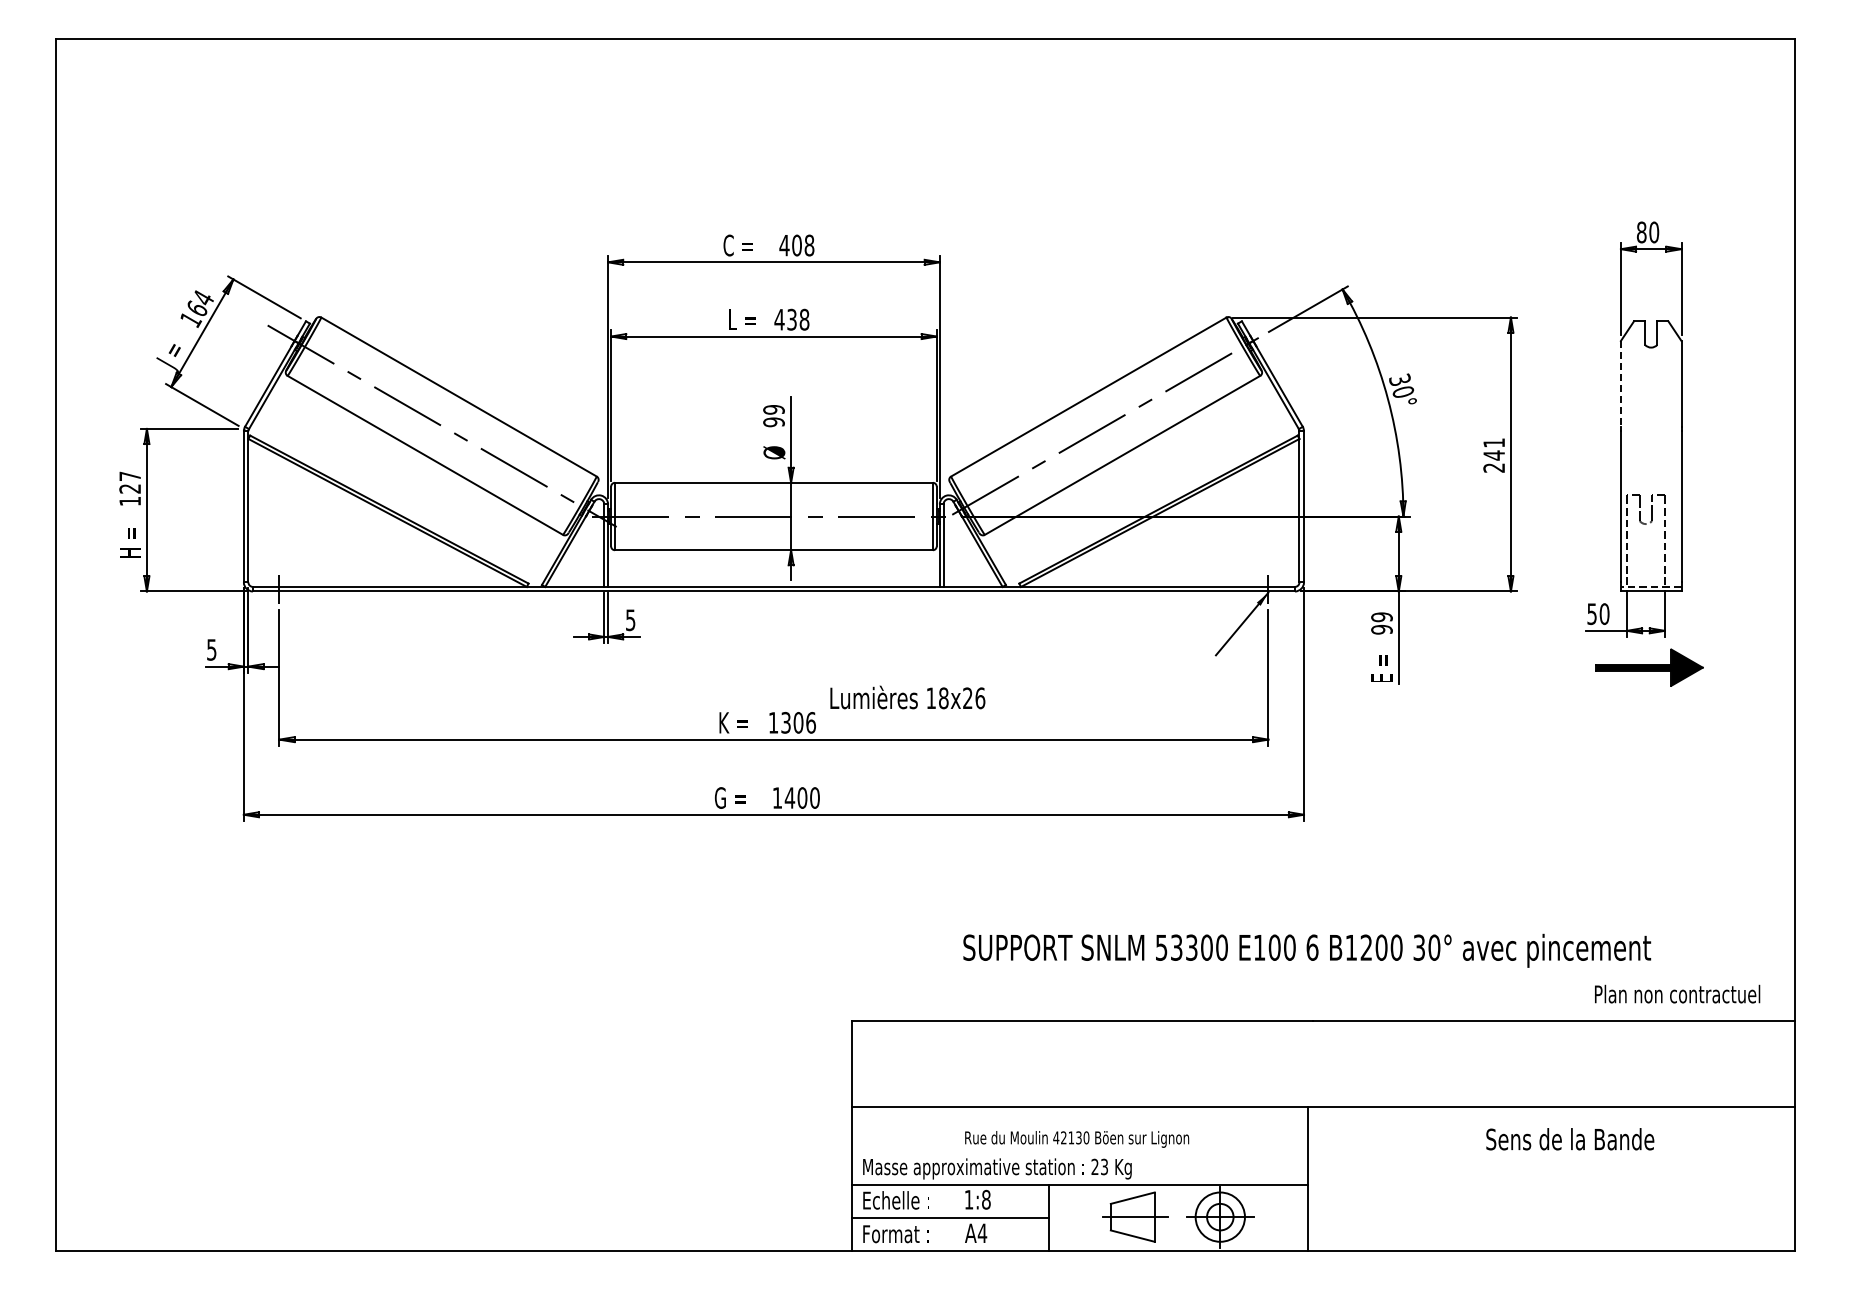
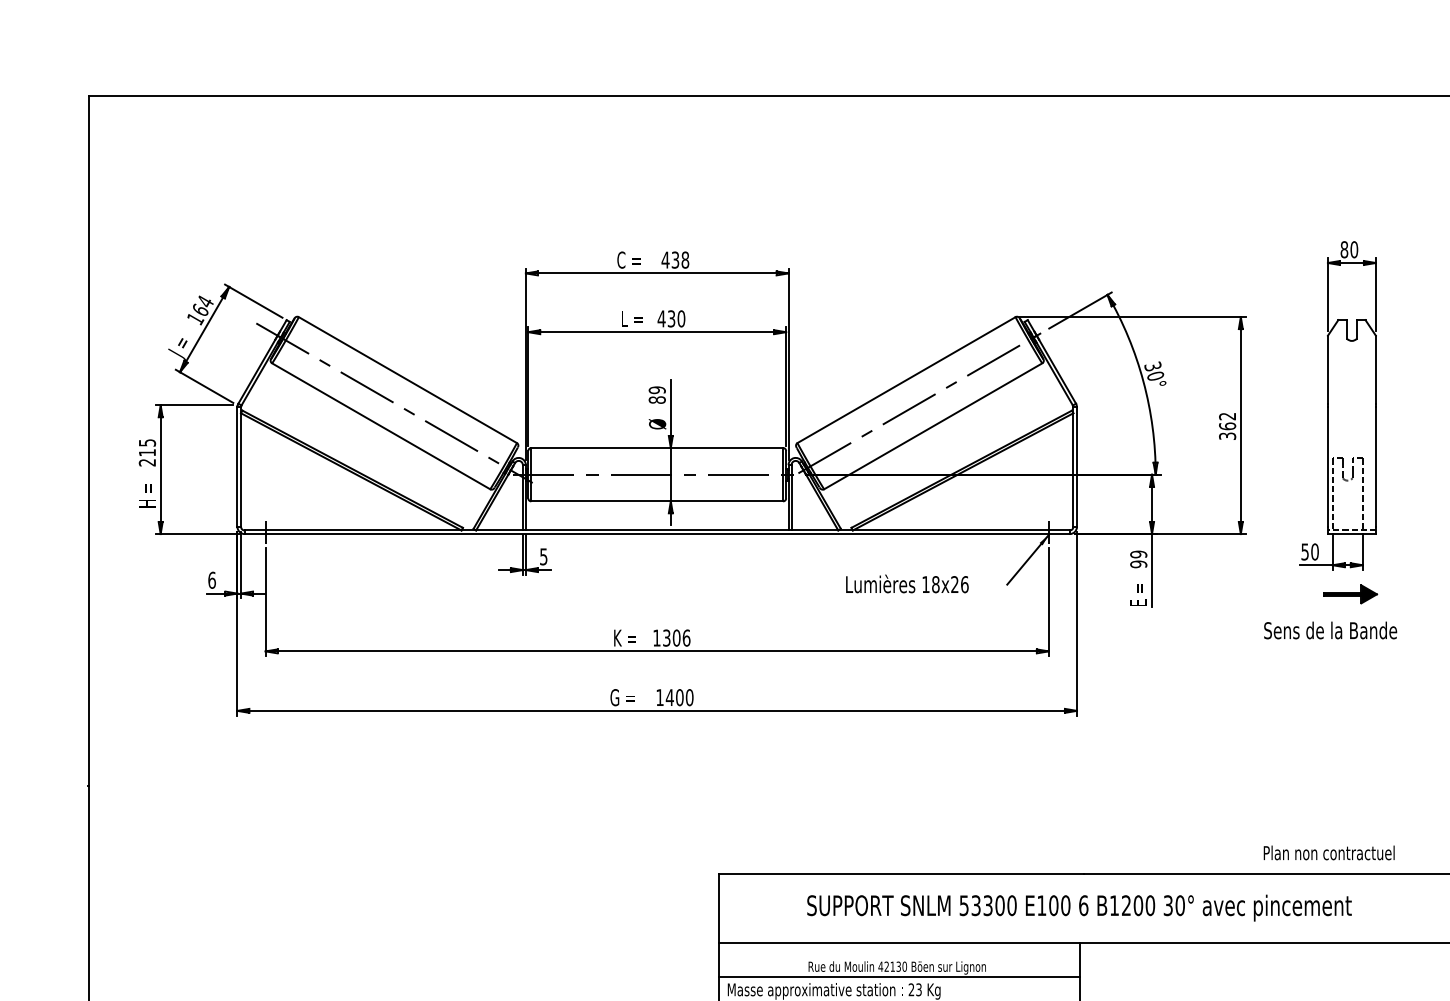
text: (796, 245) -> (675, 260), 408 -> 438
text: (804, 319) -> (681, 318), 438 -> 430
line: (1620, 383) -> (1327, 369), dashed -> solid
text: (773, 422) -> (656, 400), 99 -> 89
text: (1494, 455) -> (1227, 426), 241 -> 362
text: (130, 488) -> (147, 452), 127 -> 215
text: (211, 649) -> (211, 580), 5 -> 6
part: (1649, 667) -> (1350, 594), size x0.62
text: (907, 697) -> (907, 583), moved
text: (1307, 950) -> (1079, 907), moved
text: (1677, 993) -> (1329, 852), moved
text: (1570, 1139) -> (1330, 630), moved
line: (1079, 1151) -> (899, 977), added

